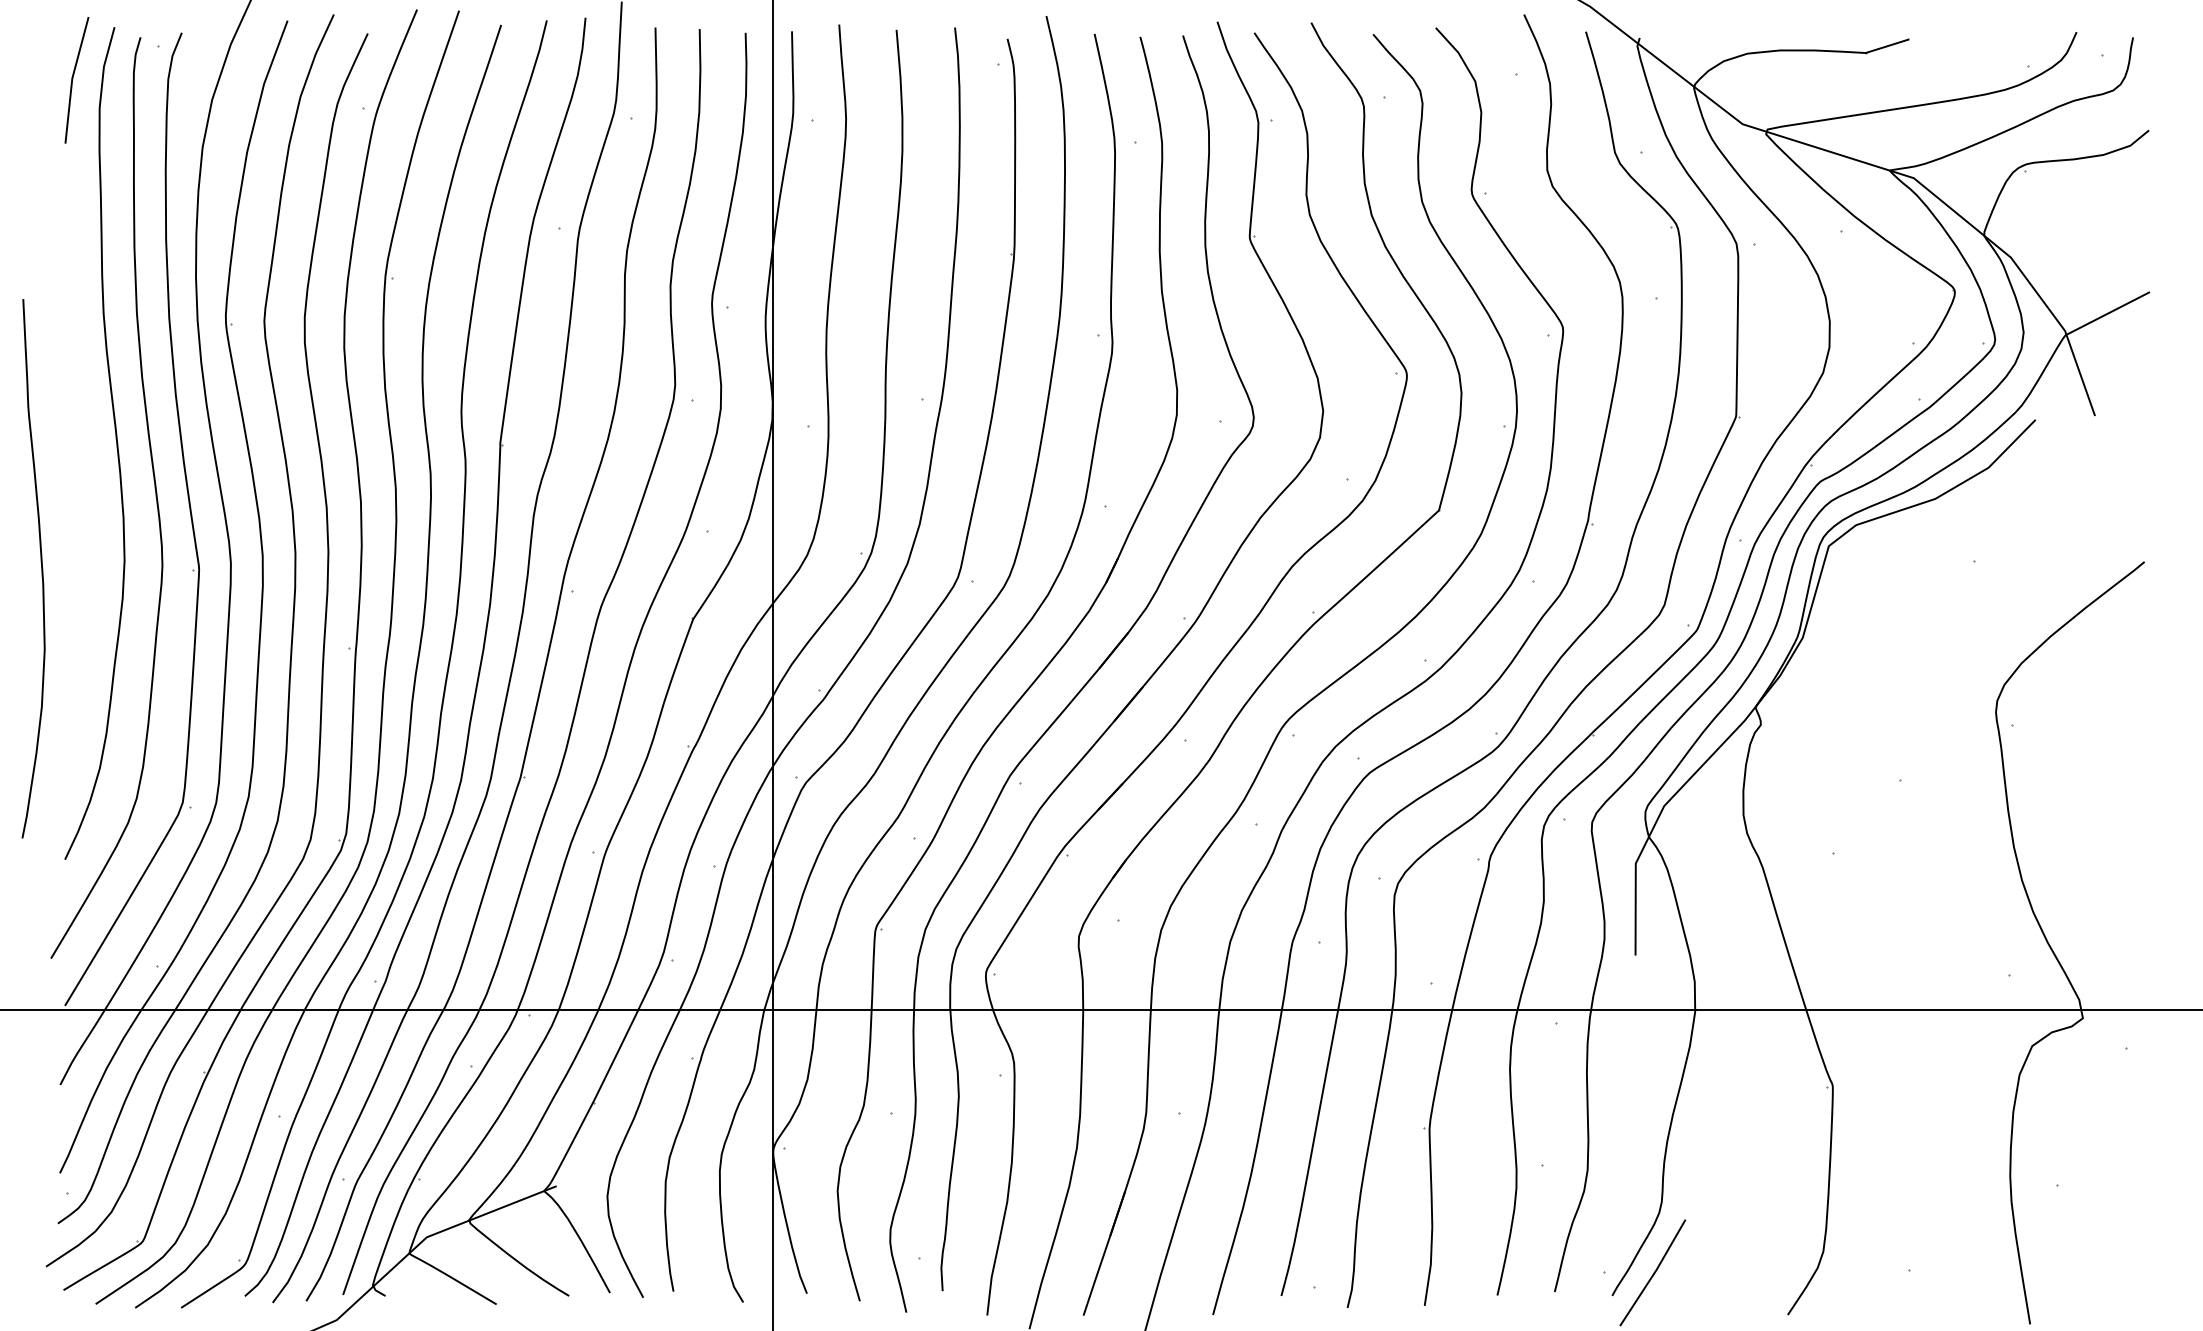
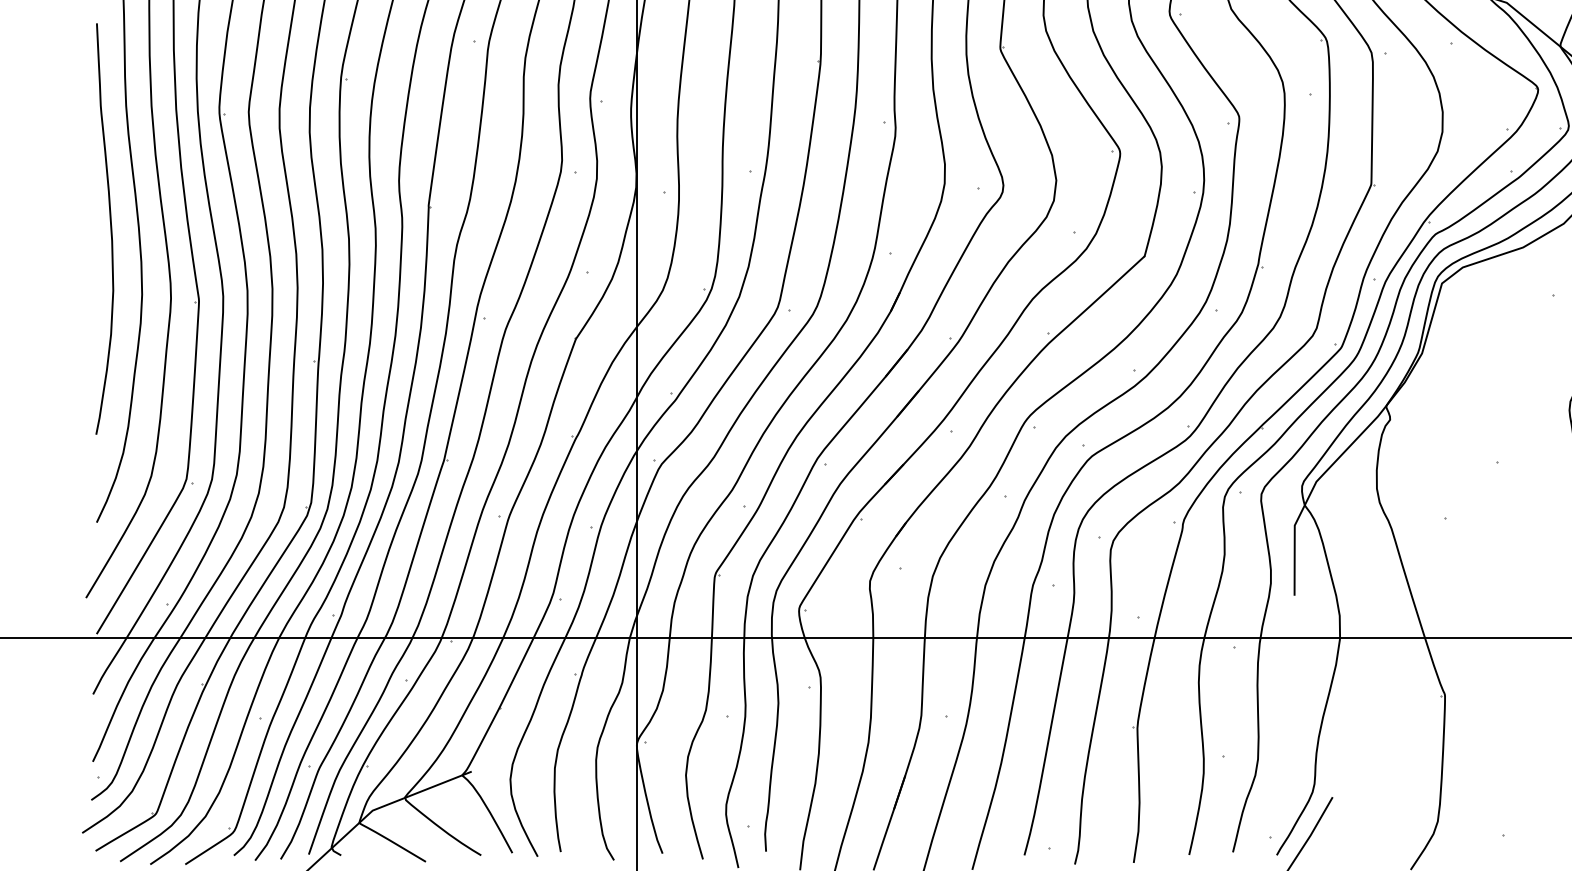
curve: (41, 568) -> (110, 228), moved

